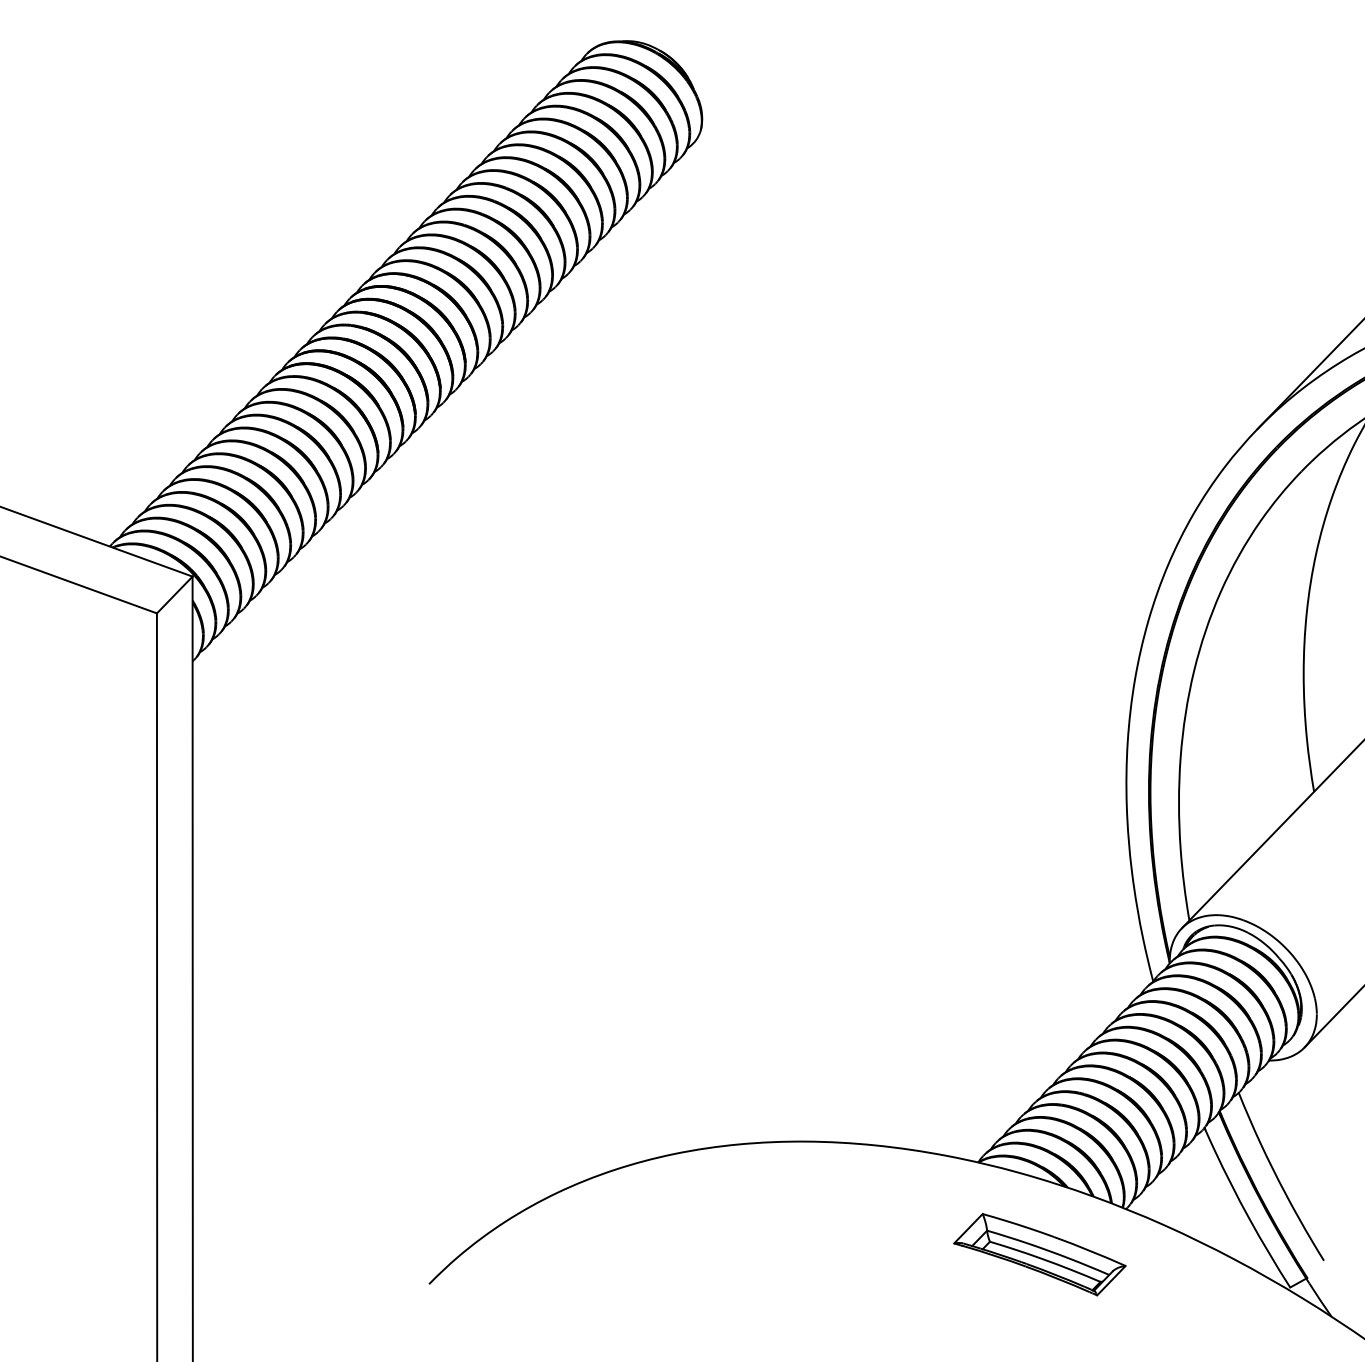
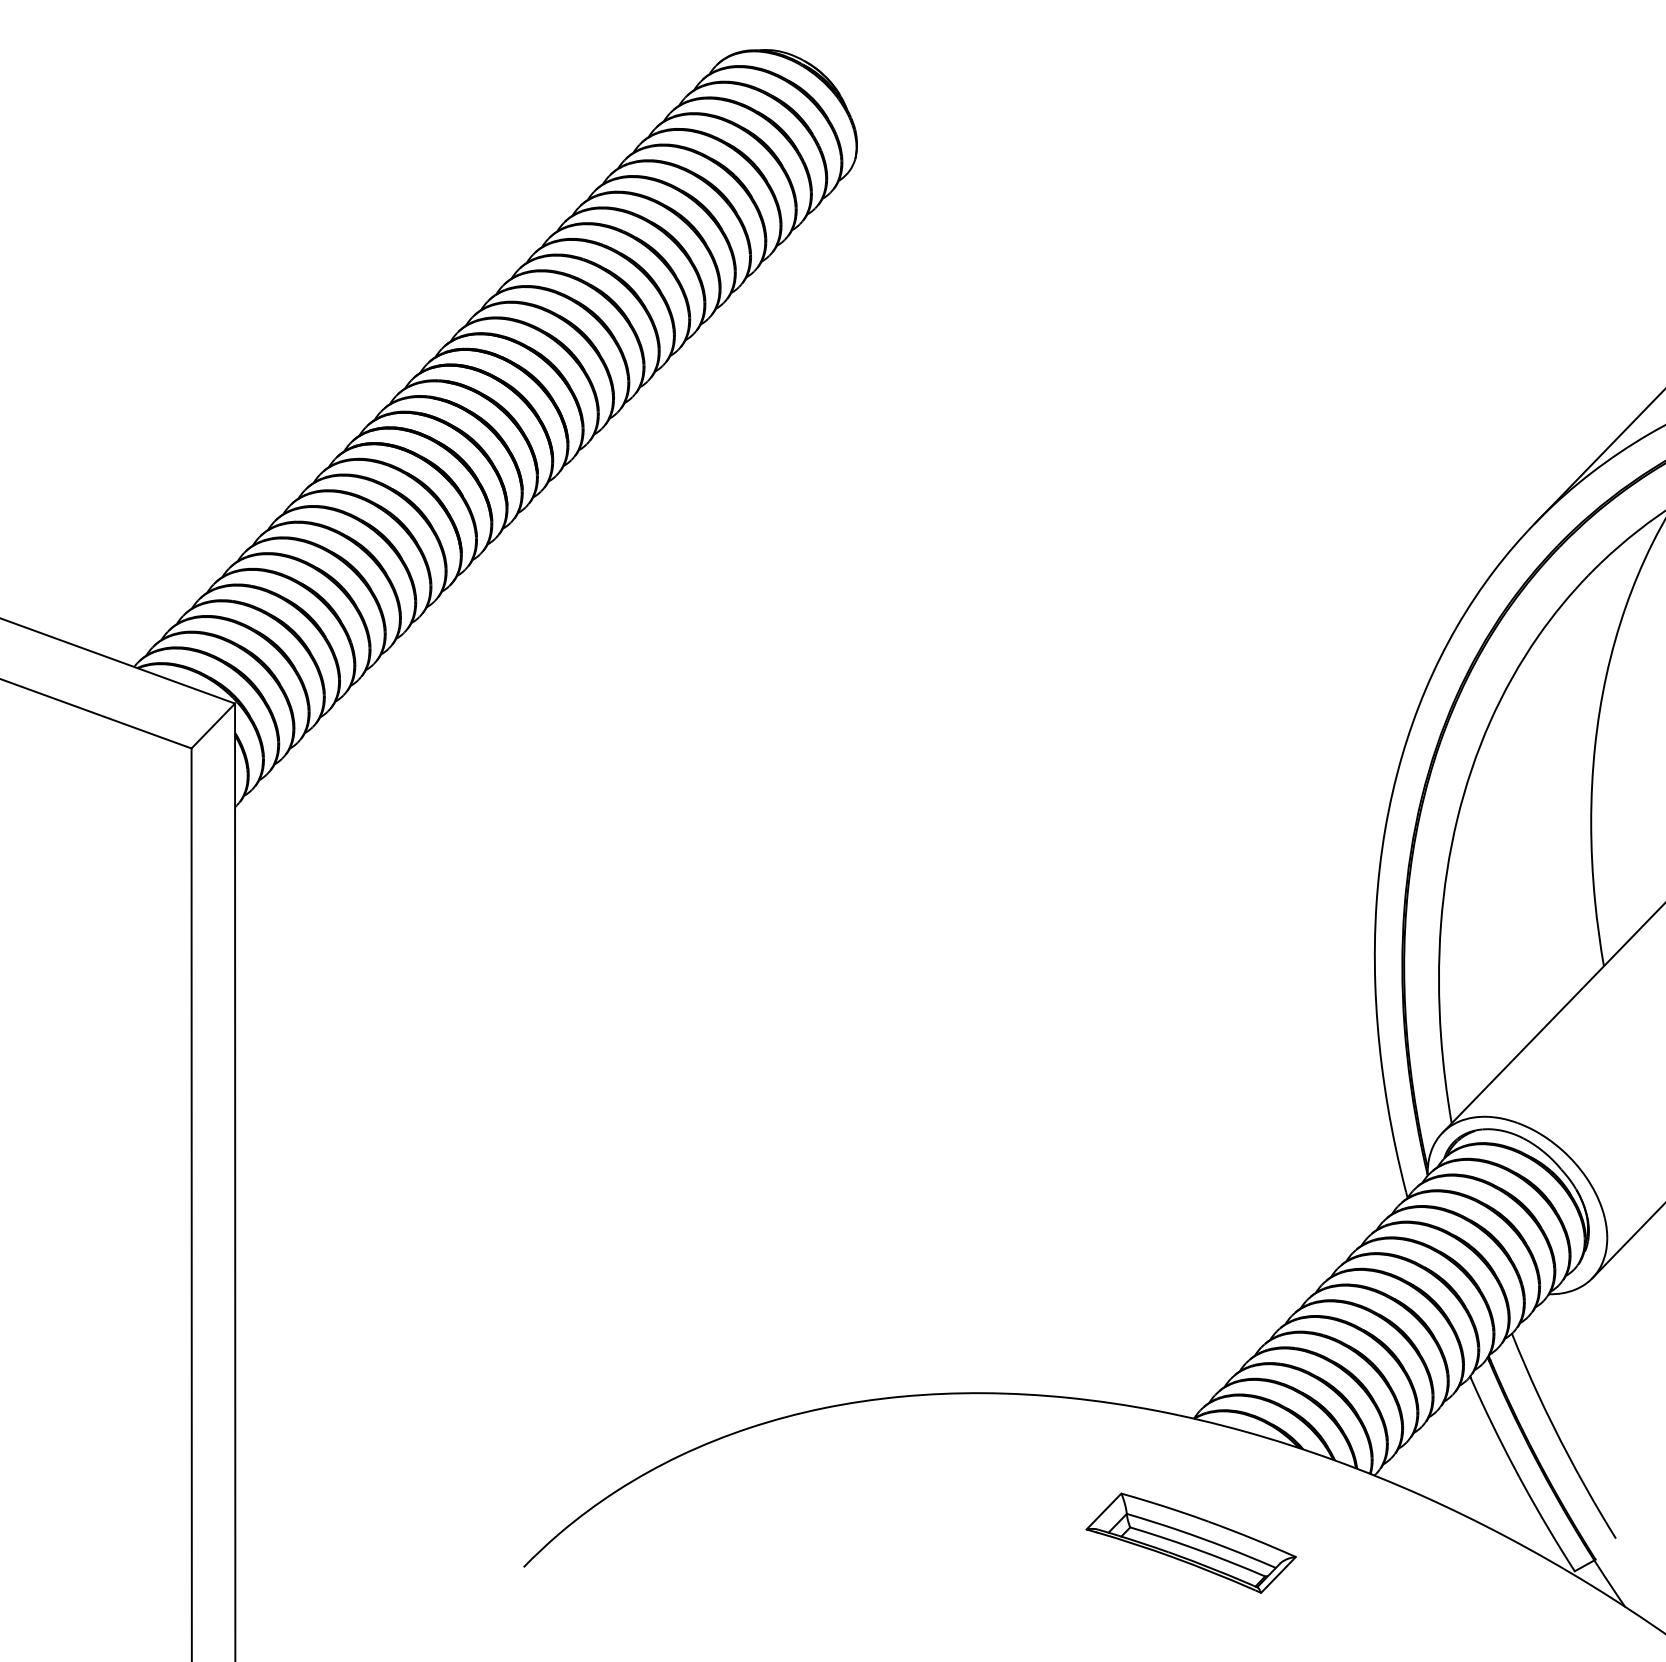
part: (1039, 1254) -> (1190, 1542), moved

